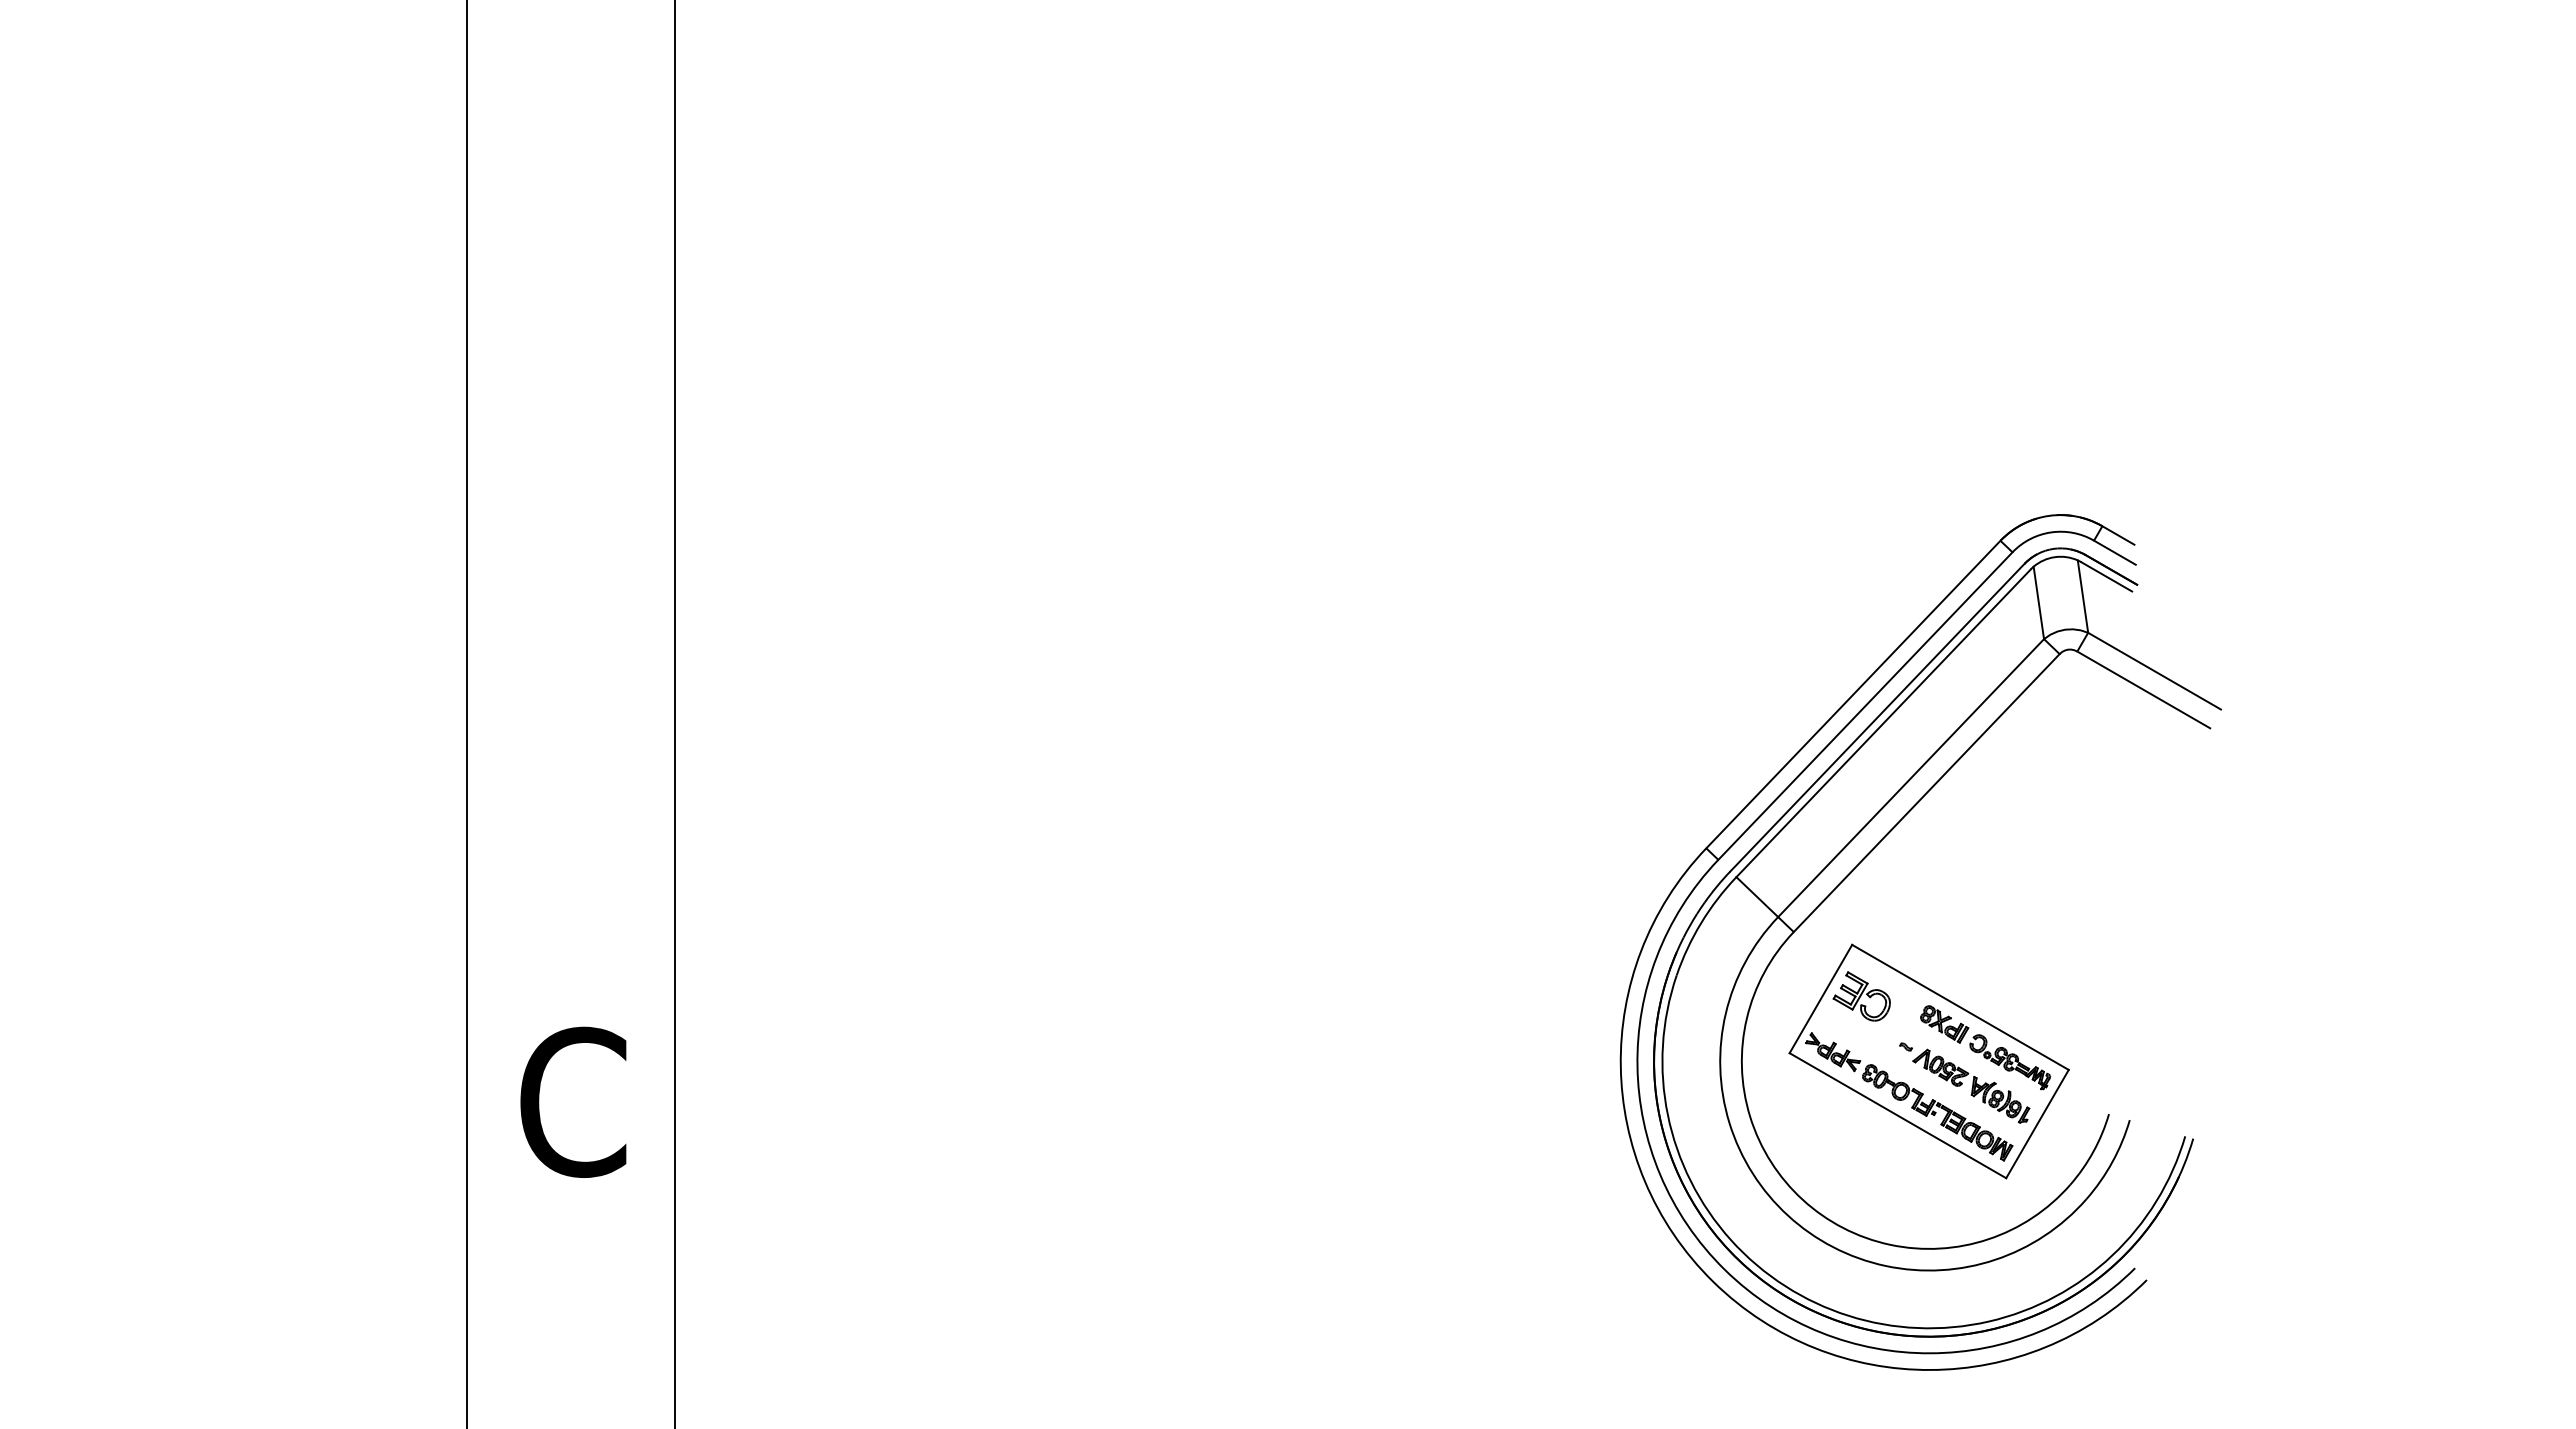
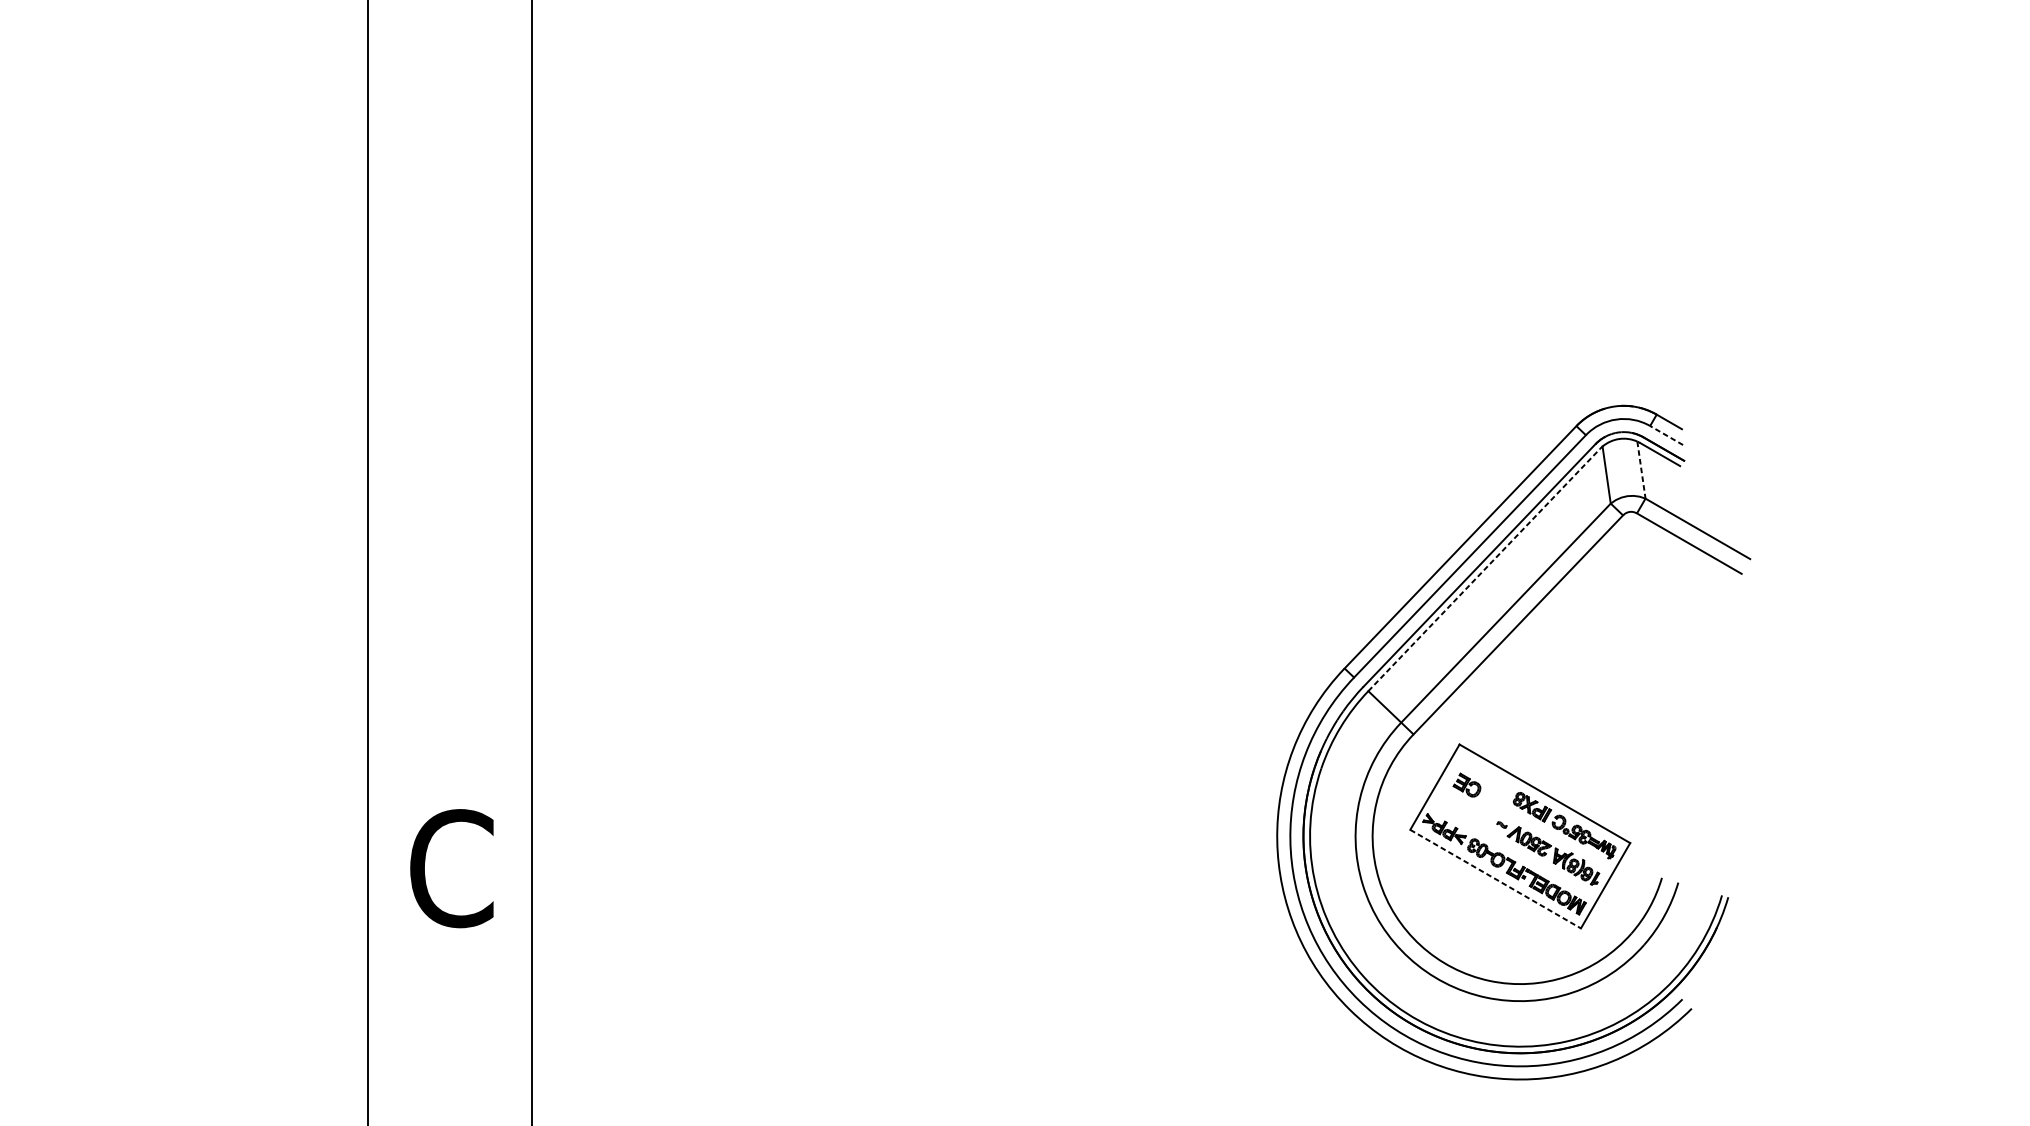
line: (2114, 552) -> (1666, 435), solid -> dashed
line: (2082, 596) -> (1641, 470), solid -> dashed
line: (1883, 723) -> (1484, 570), solid -> dashed
part: (1861, 996) -> (1466, 785), size x0.6
line: (1898, 1115) -> (1496, 878), solid -> dashed

